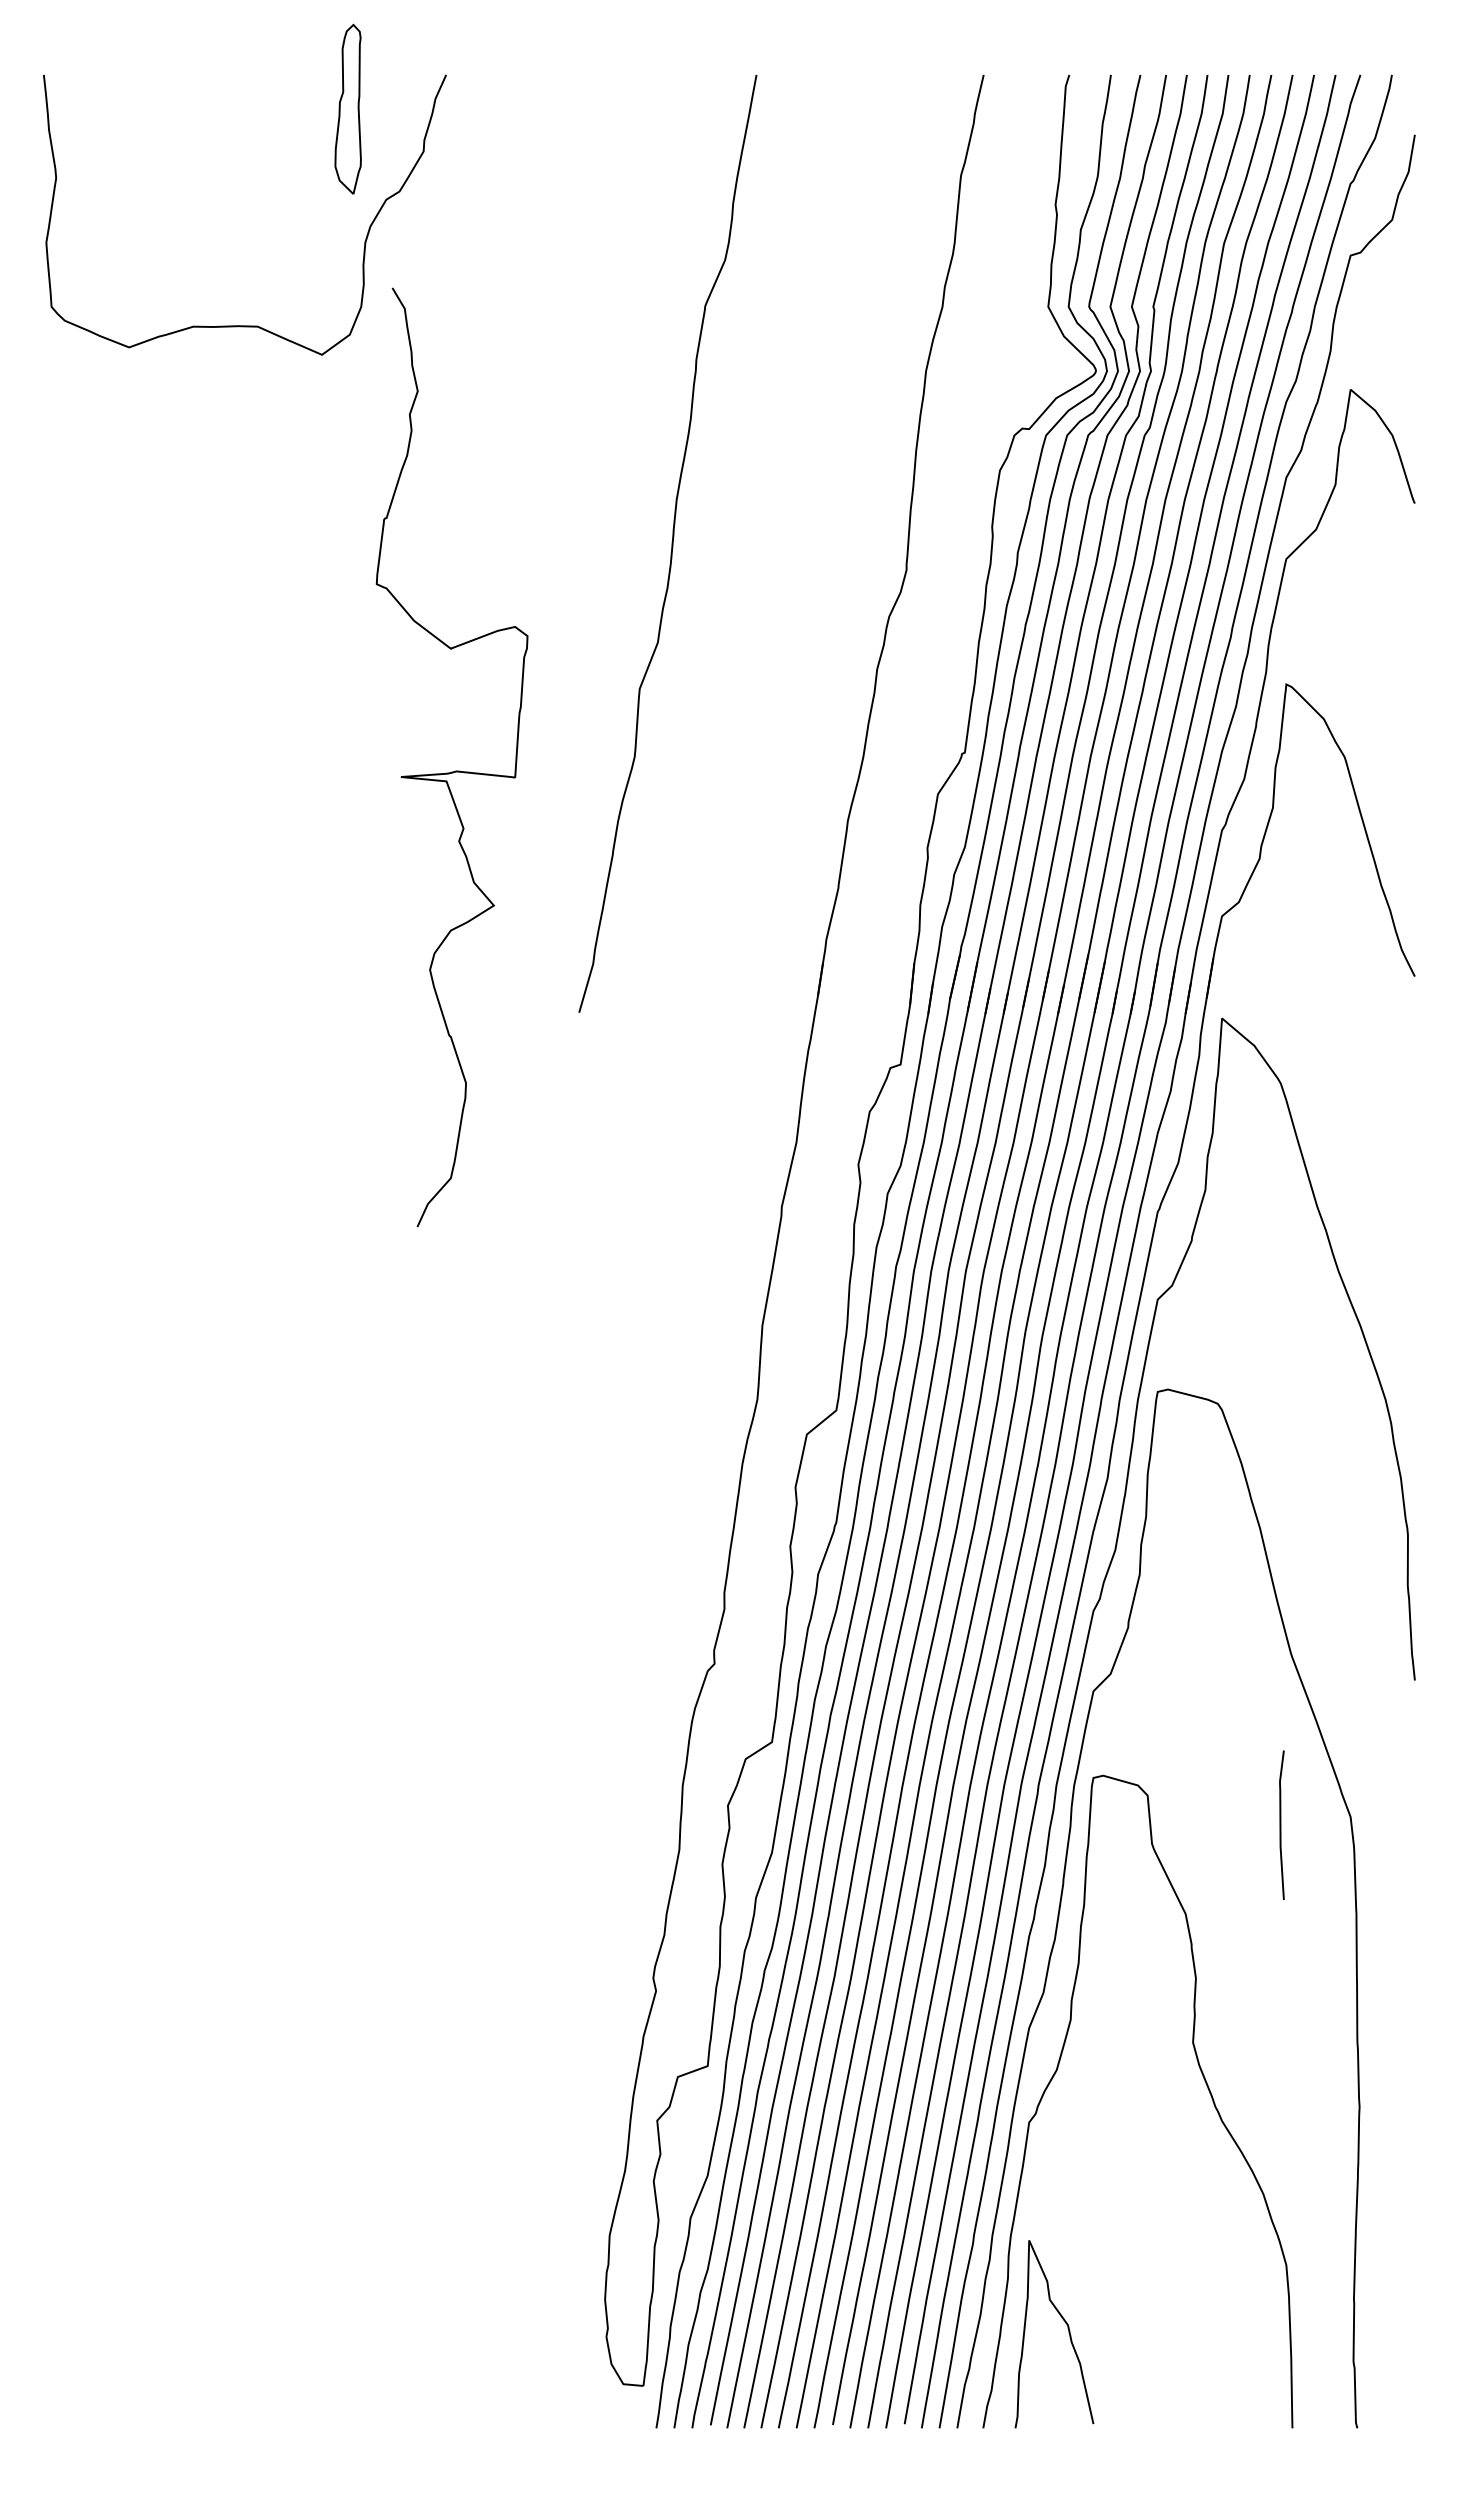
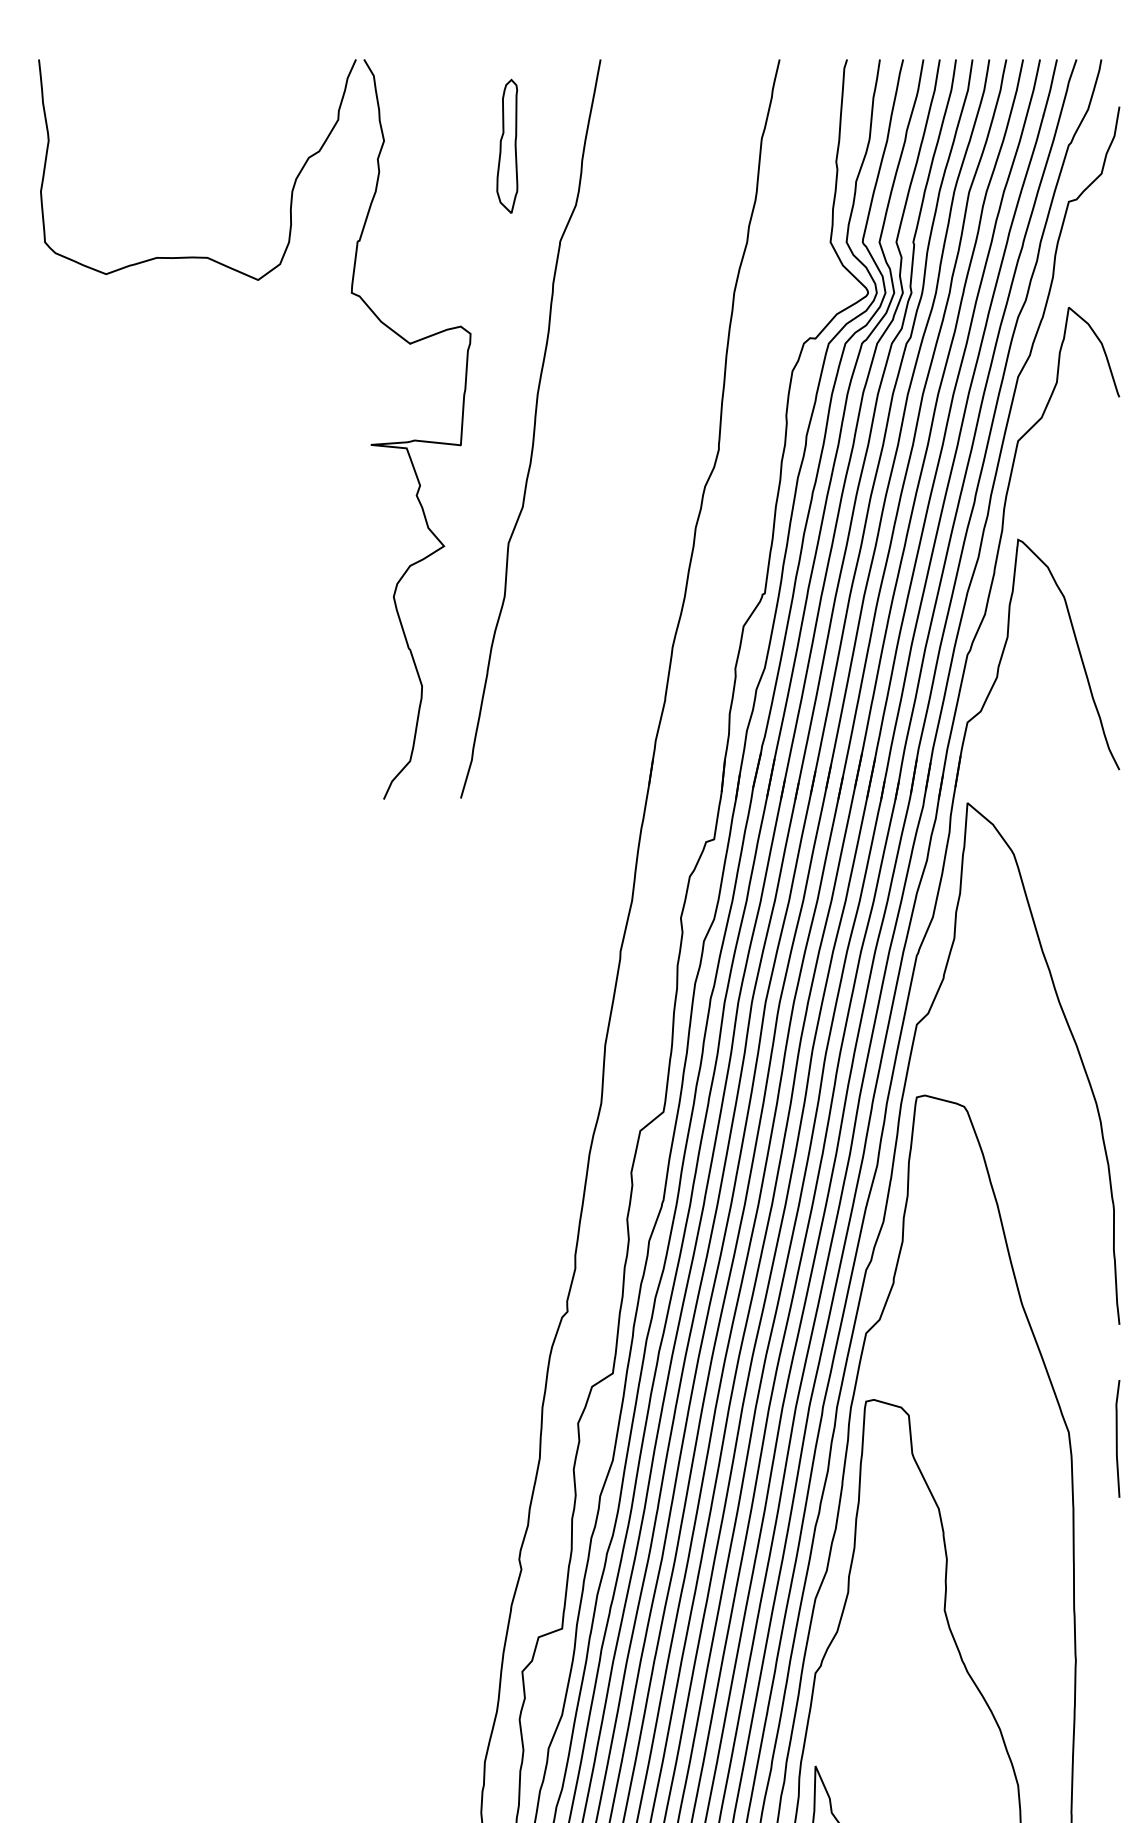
part: (347, 108) -> (506, 145), moved
curve: (455, 770) -> (413, 439), moved
curve: (1281, 1824) -> (1117, 1438), moved

